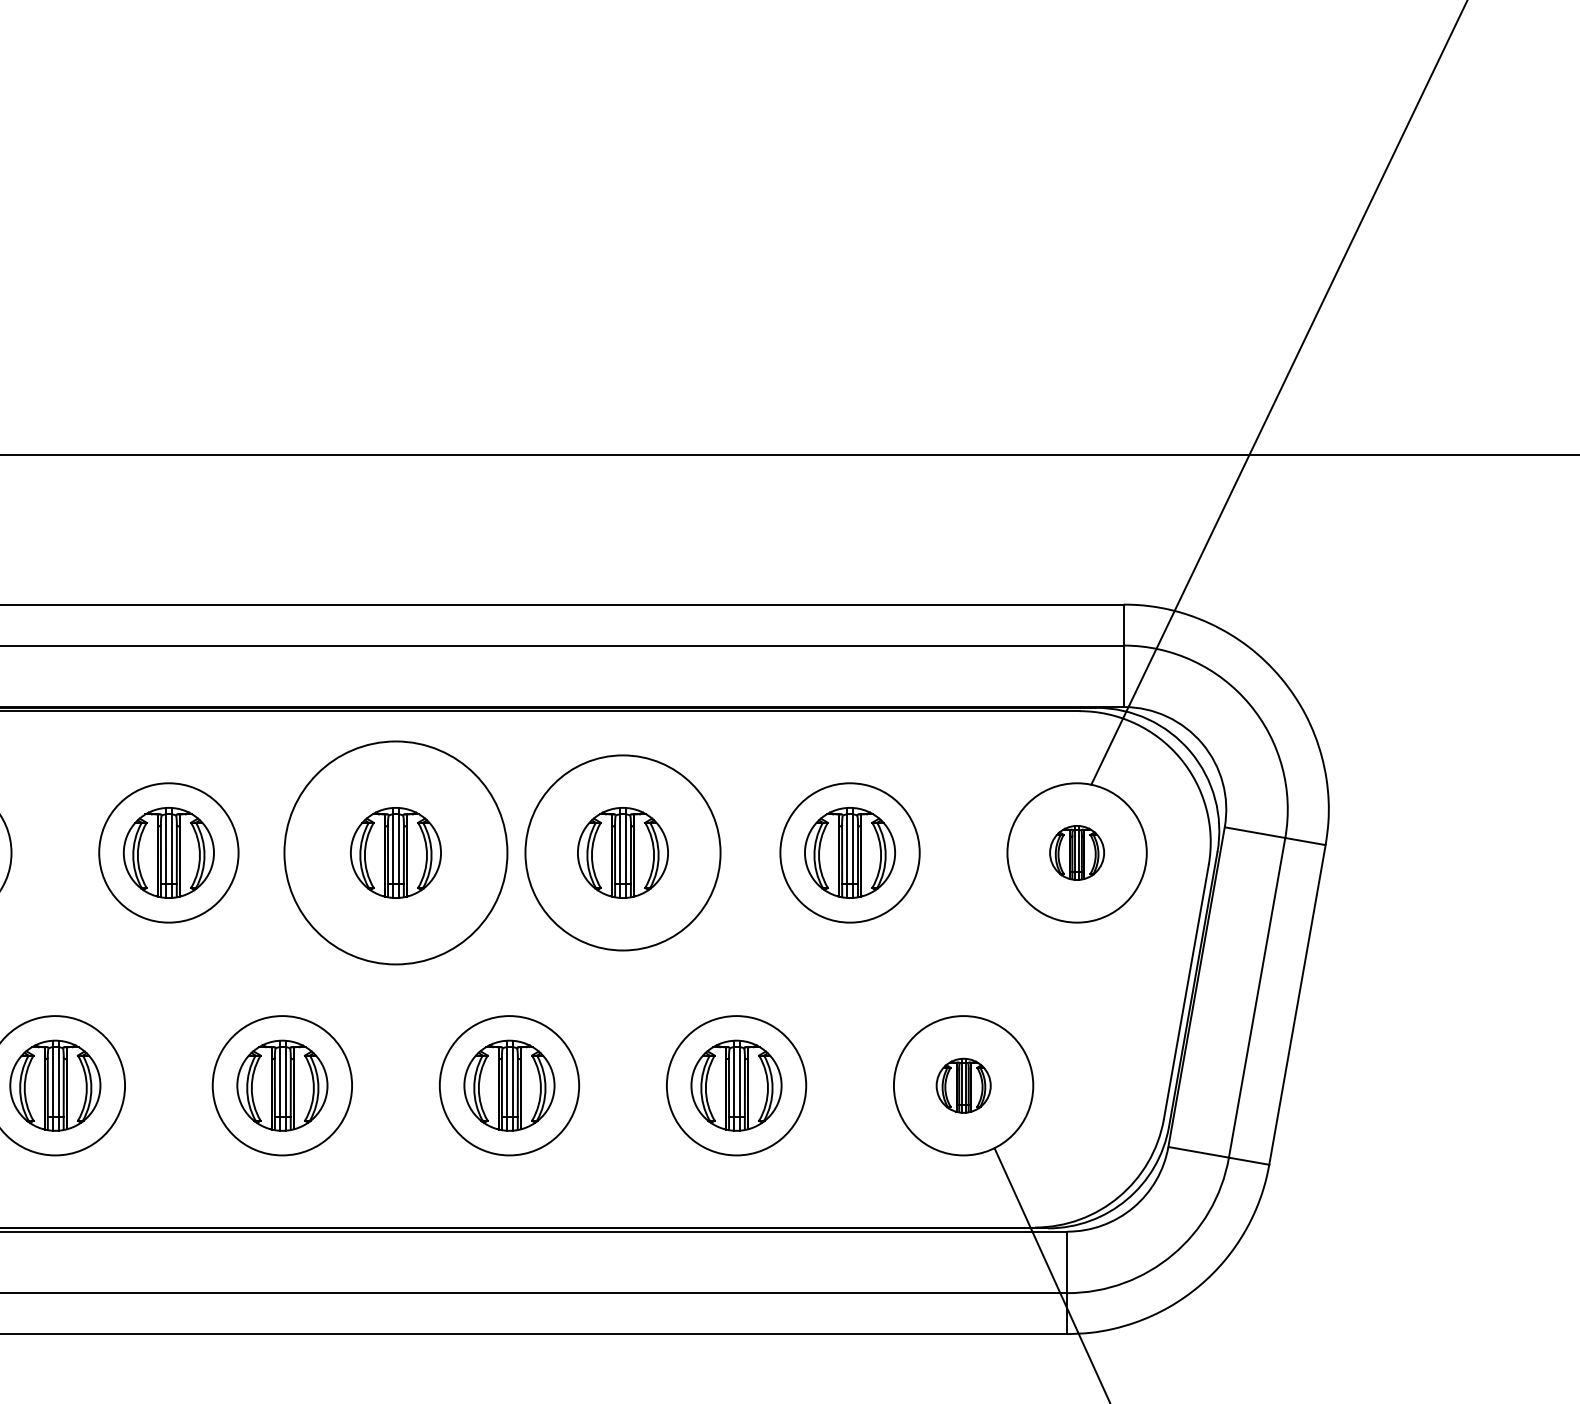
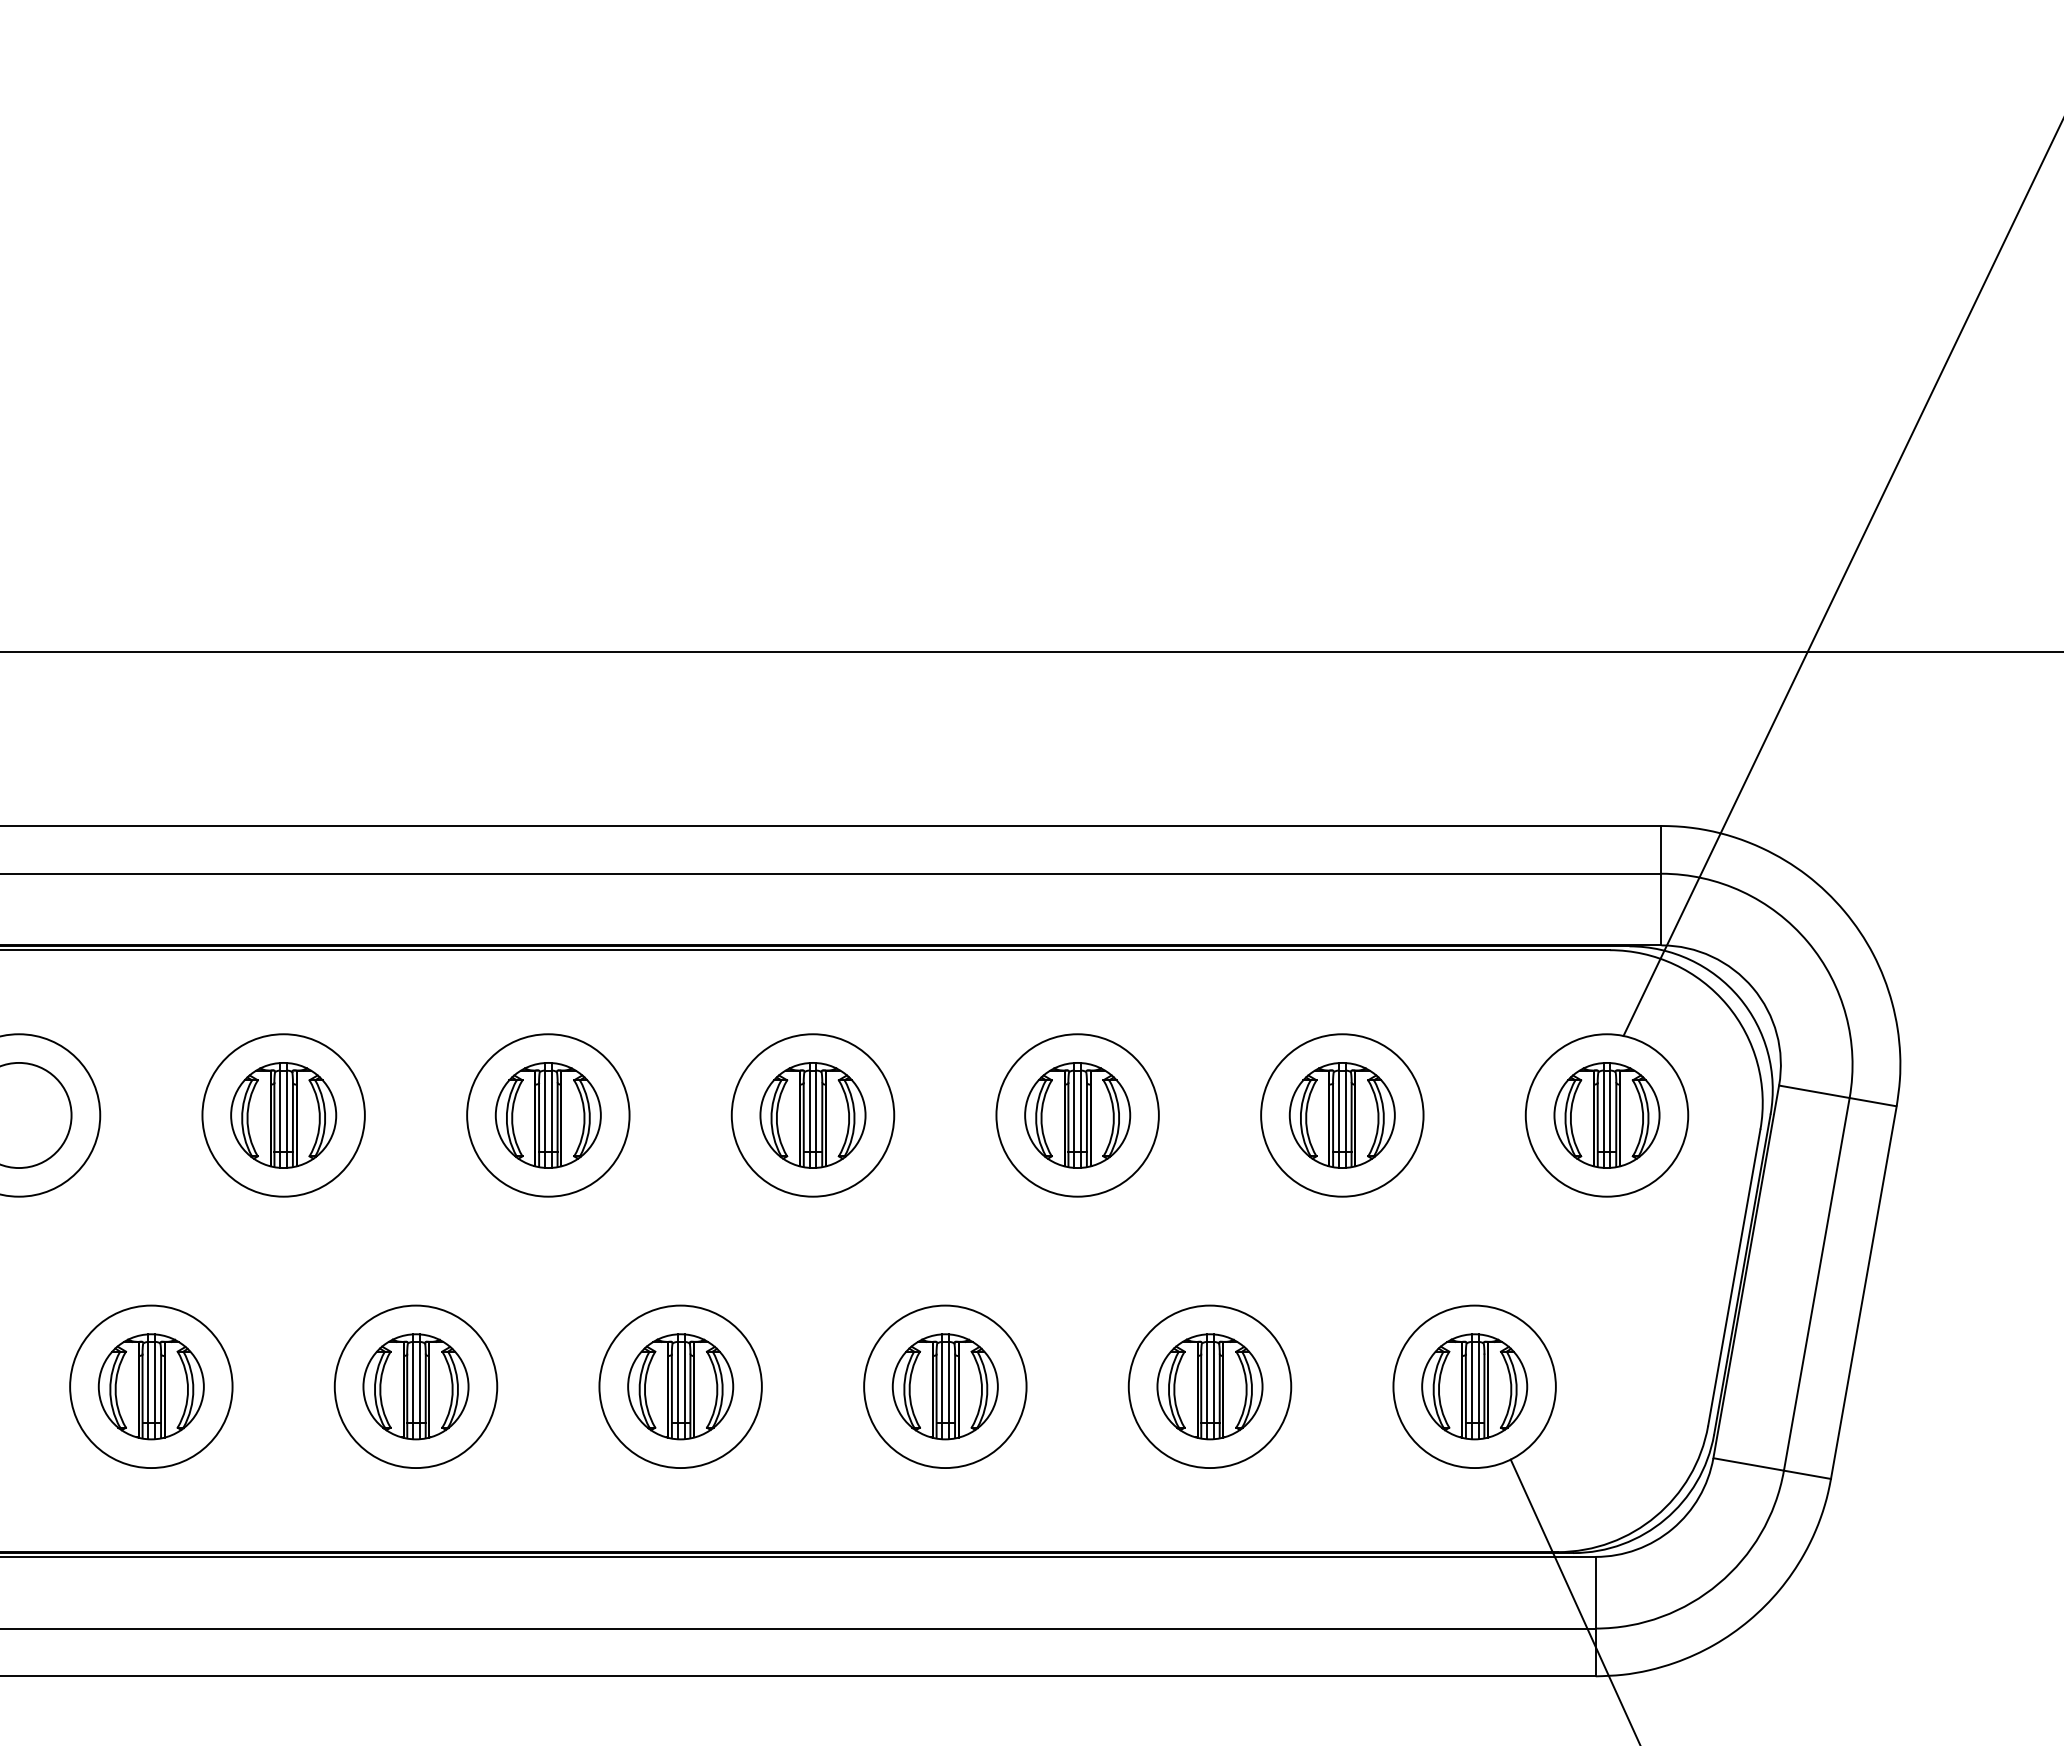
circle: (395, 852) -> (812, 1115), size x0.62
circle: (622, 852) -> (1077, 1115), size x0.71
part: (1076, 852) -> (1606, 1115), size x1.67
part: (963, 1085) -> (1474, 1386), size x1.67

